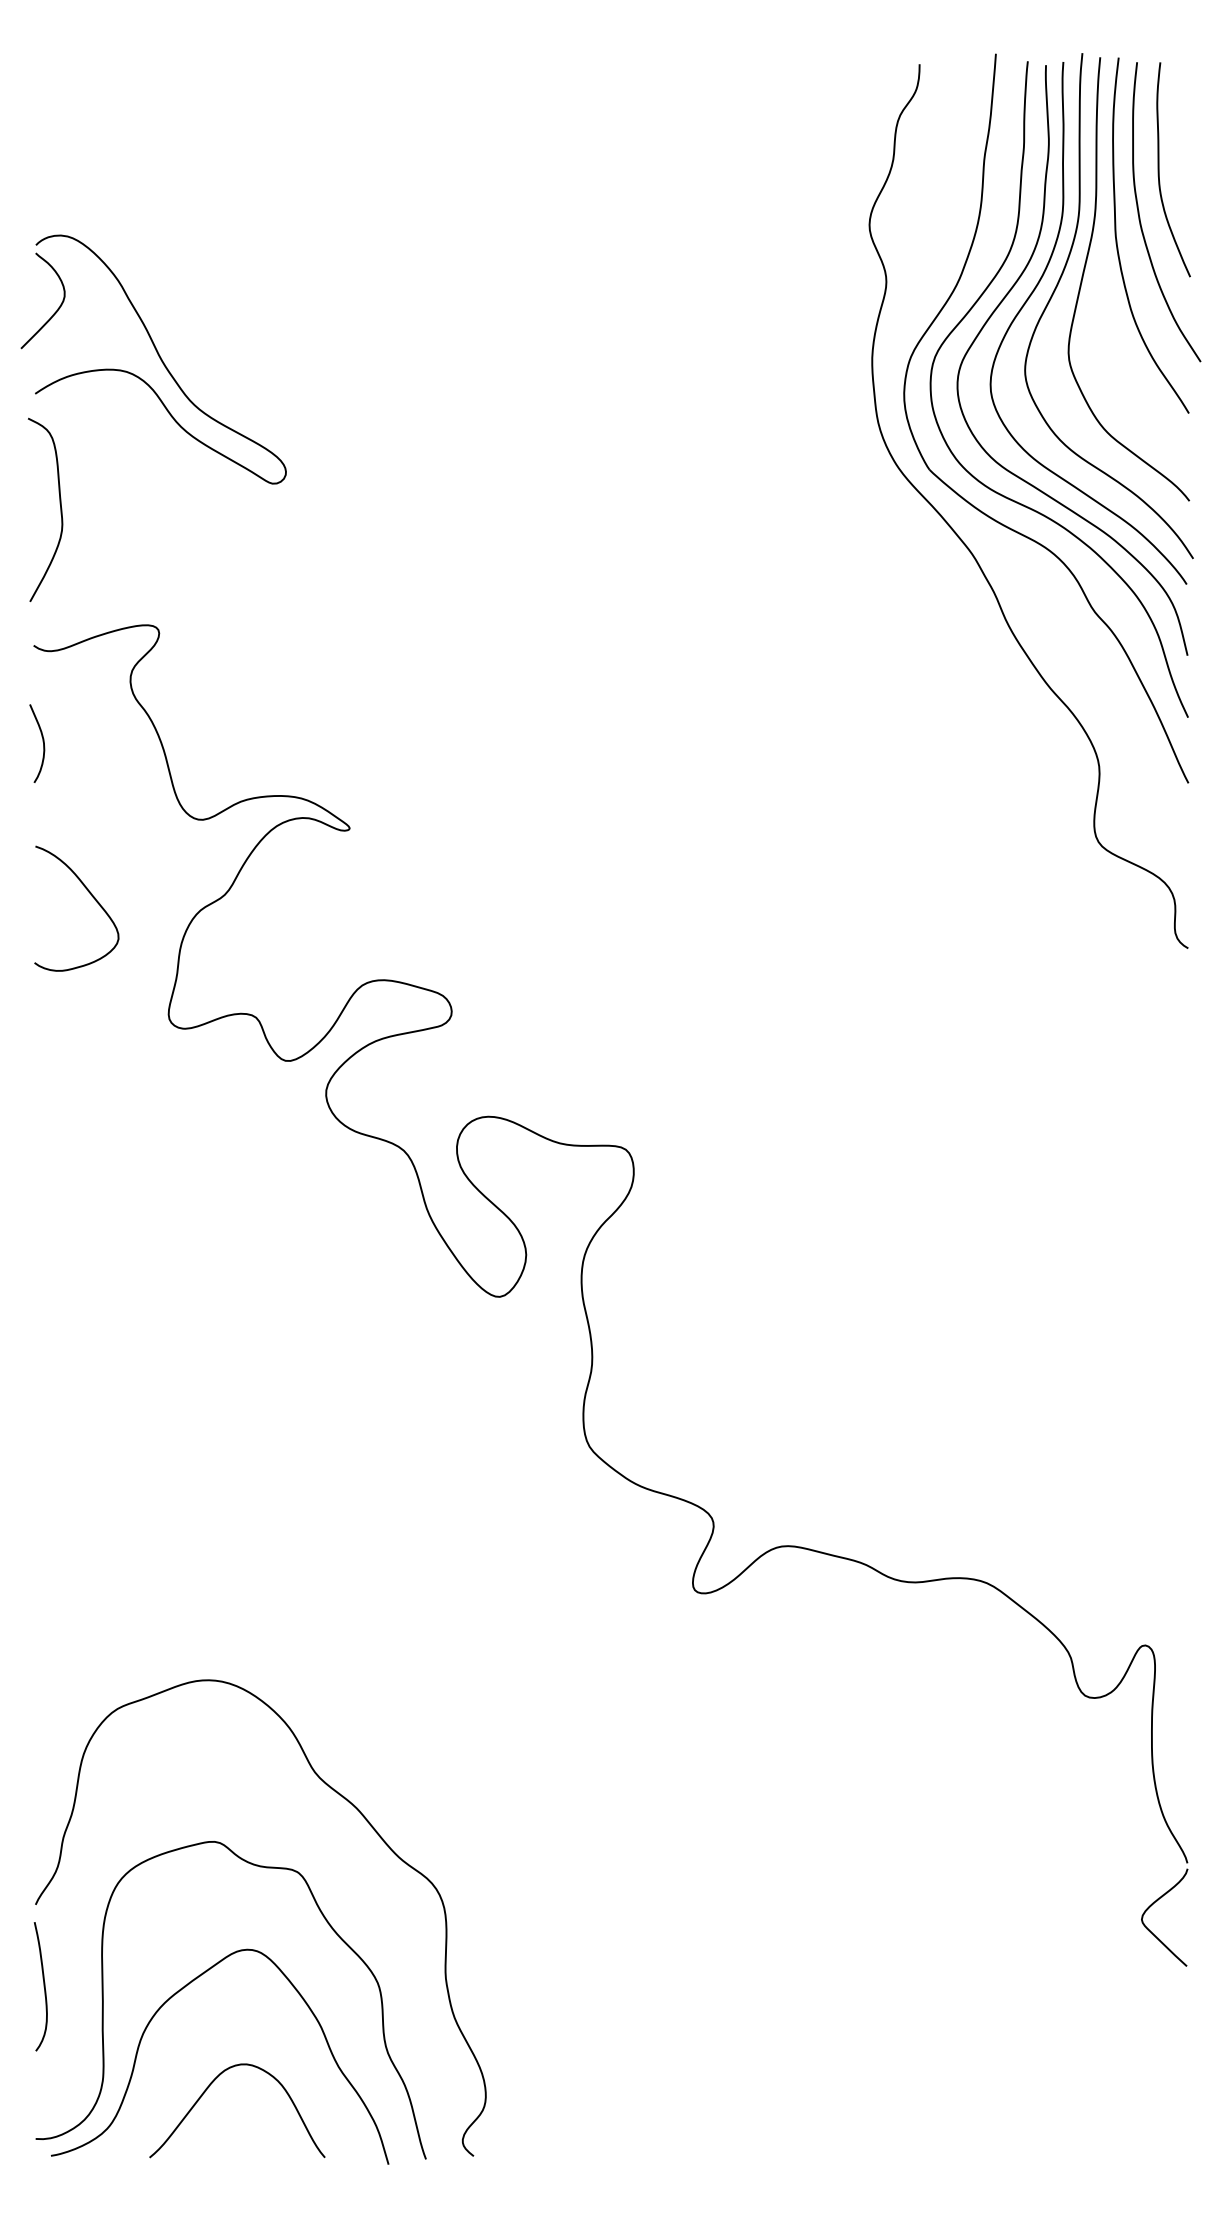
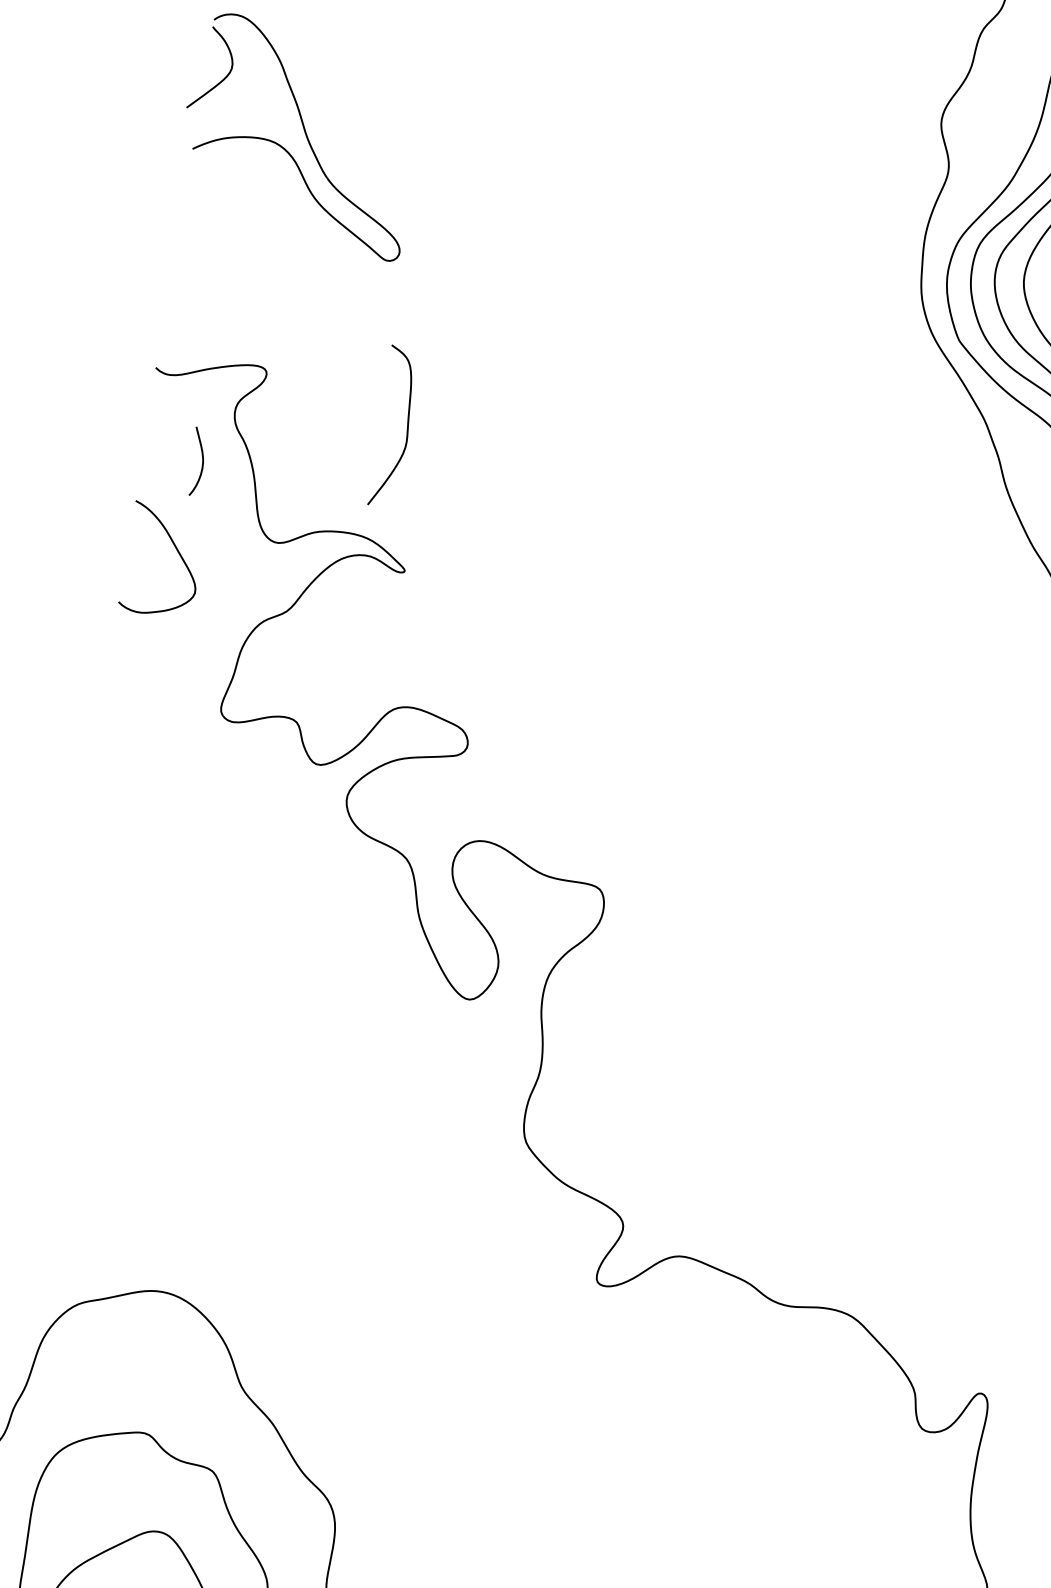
curve: (59, 504) -> (406, 424), moved
curve: (42, 741) -> (202, 460), moved
curve: (91, 896) -> (177, 552), moved

